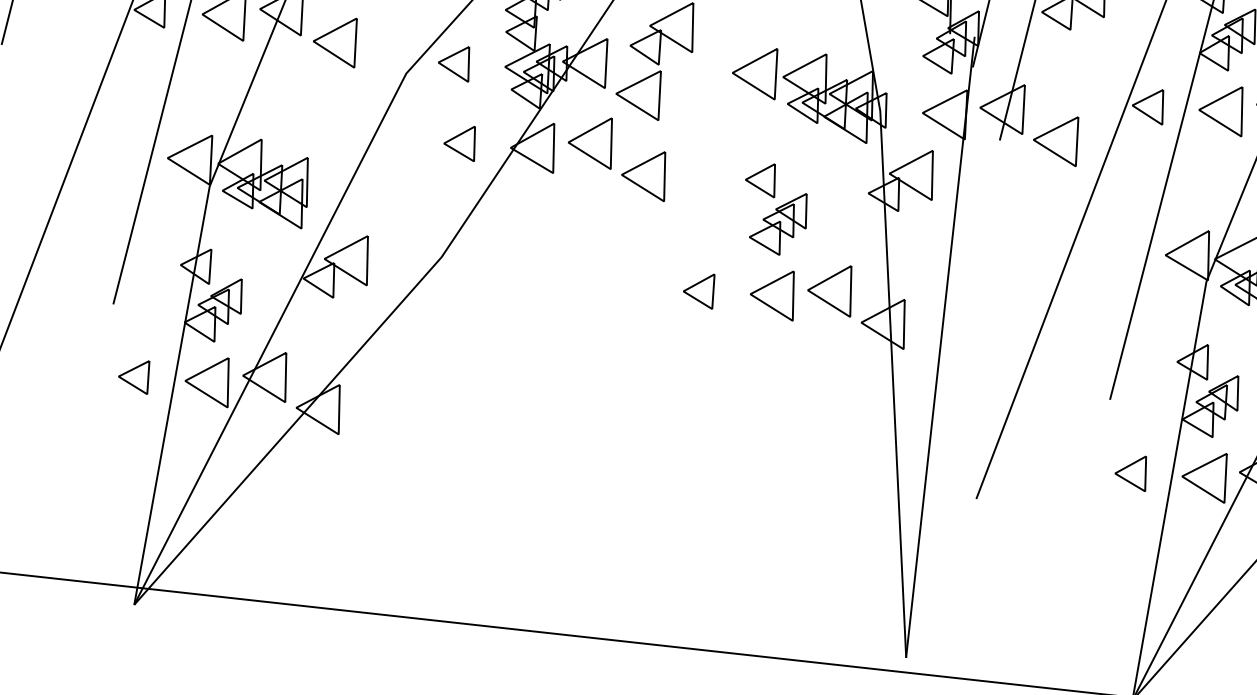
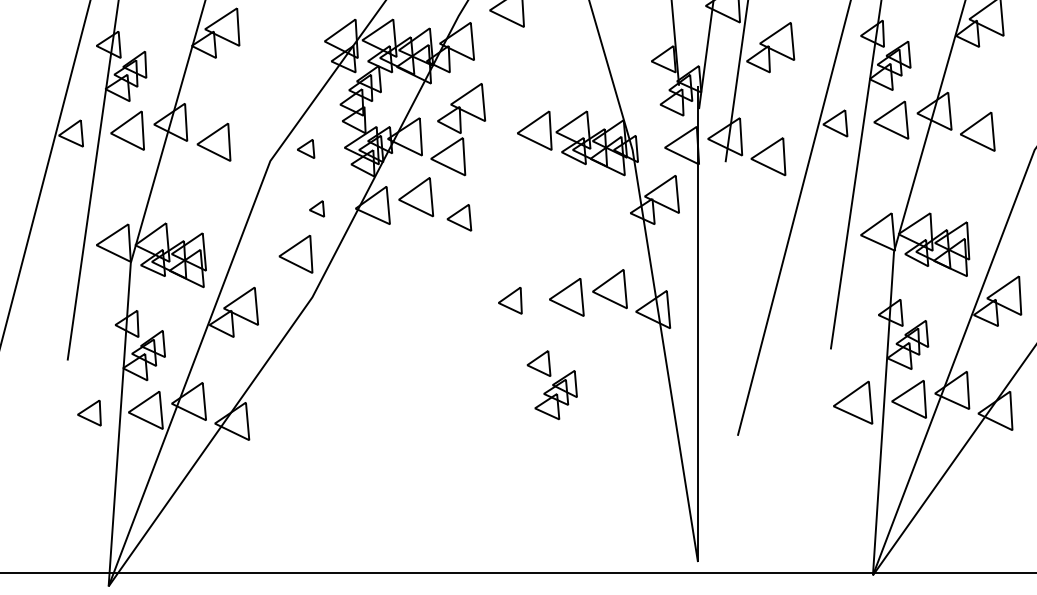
part: (453, 62) -> (305, 148), size x0.7
part: (459, 141) -> (316, 208), size x0.6
part: (644, 174) -> (459, 217), size x0.7
part: (425, 197) -> (295, 253), added
part: (774, 209) -> (551, 385), moved
part: (1130, 472) -> (852, 402), size x1.6

